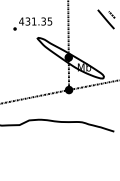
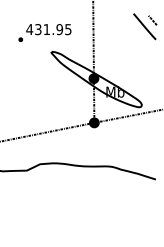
text: (43, 21) -> (59, 29), 431.35 -> 431.95

